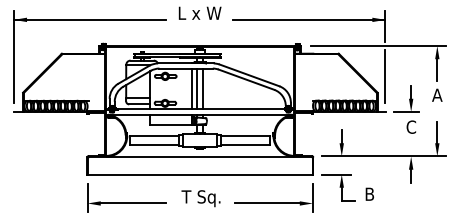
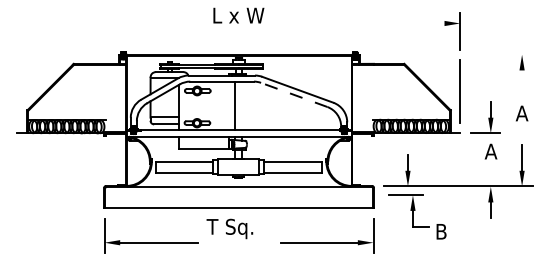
part: (89, 19) -> (106, 23), removed
line: (309, 19) -> (369, 23), removed
line: (378, 45) -> (451, 54), removed
line: (437, 69) -> (522, 82), removed
line: (245, 79) -> (293, 94), solid -> dashed
line: (192, 88) -> (229, 105), removed
line: (203, 88) -> (242, 105), removed
text: (410, 127) -> (490, 151), C -> A
part: (338, 187) -> (408, 210), moved
text: (200, 198) -> (229, 228), moved

